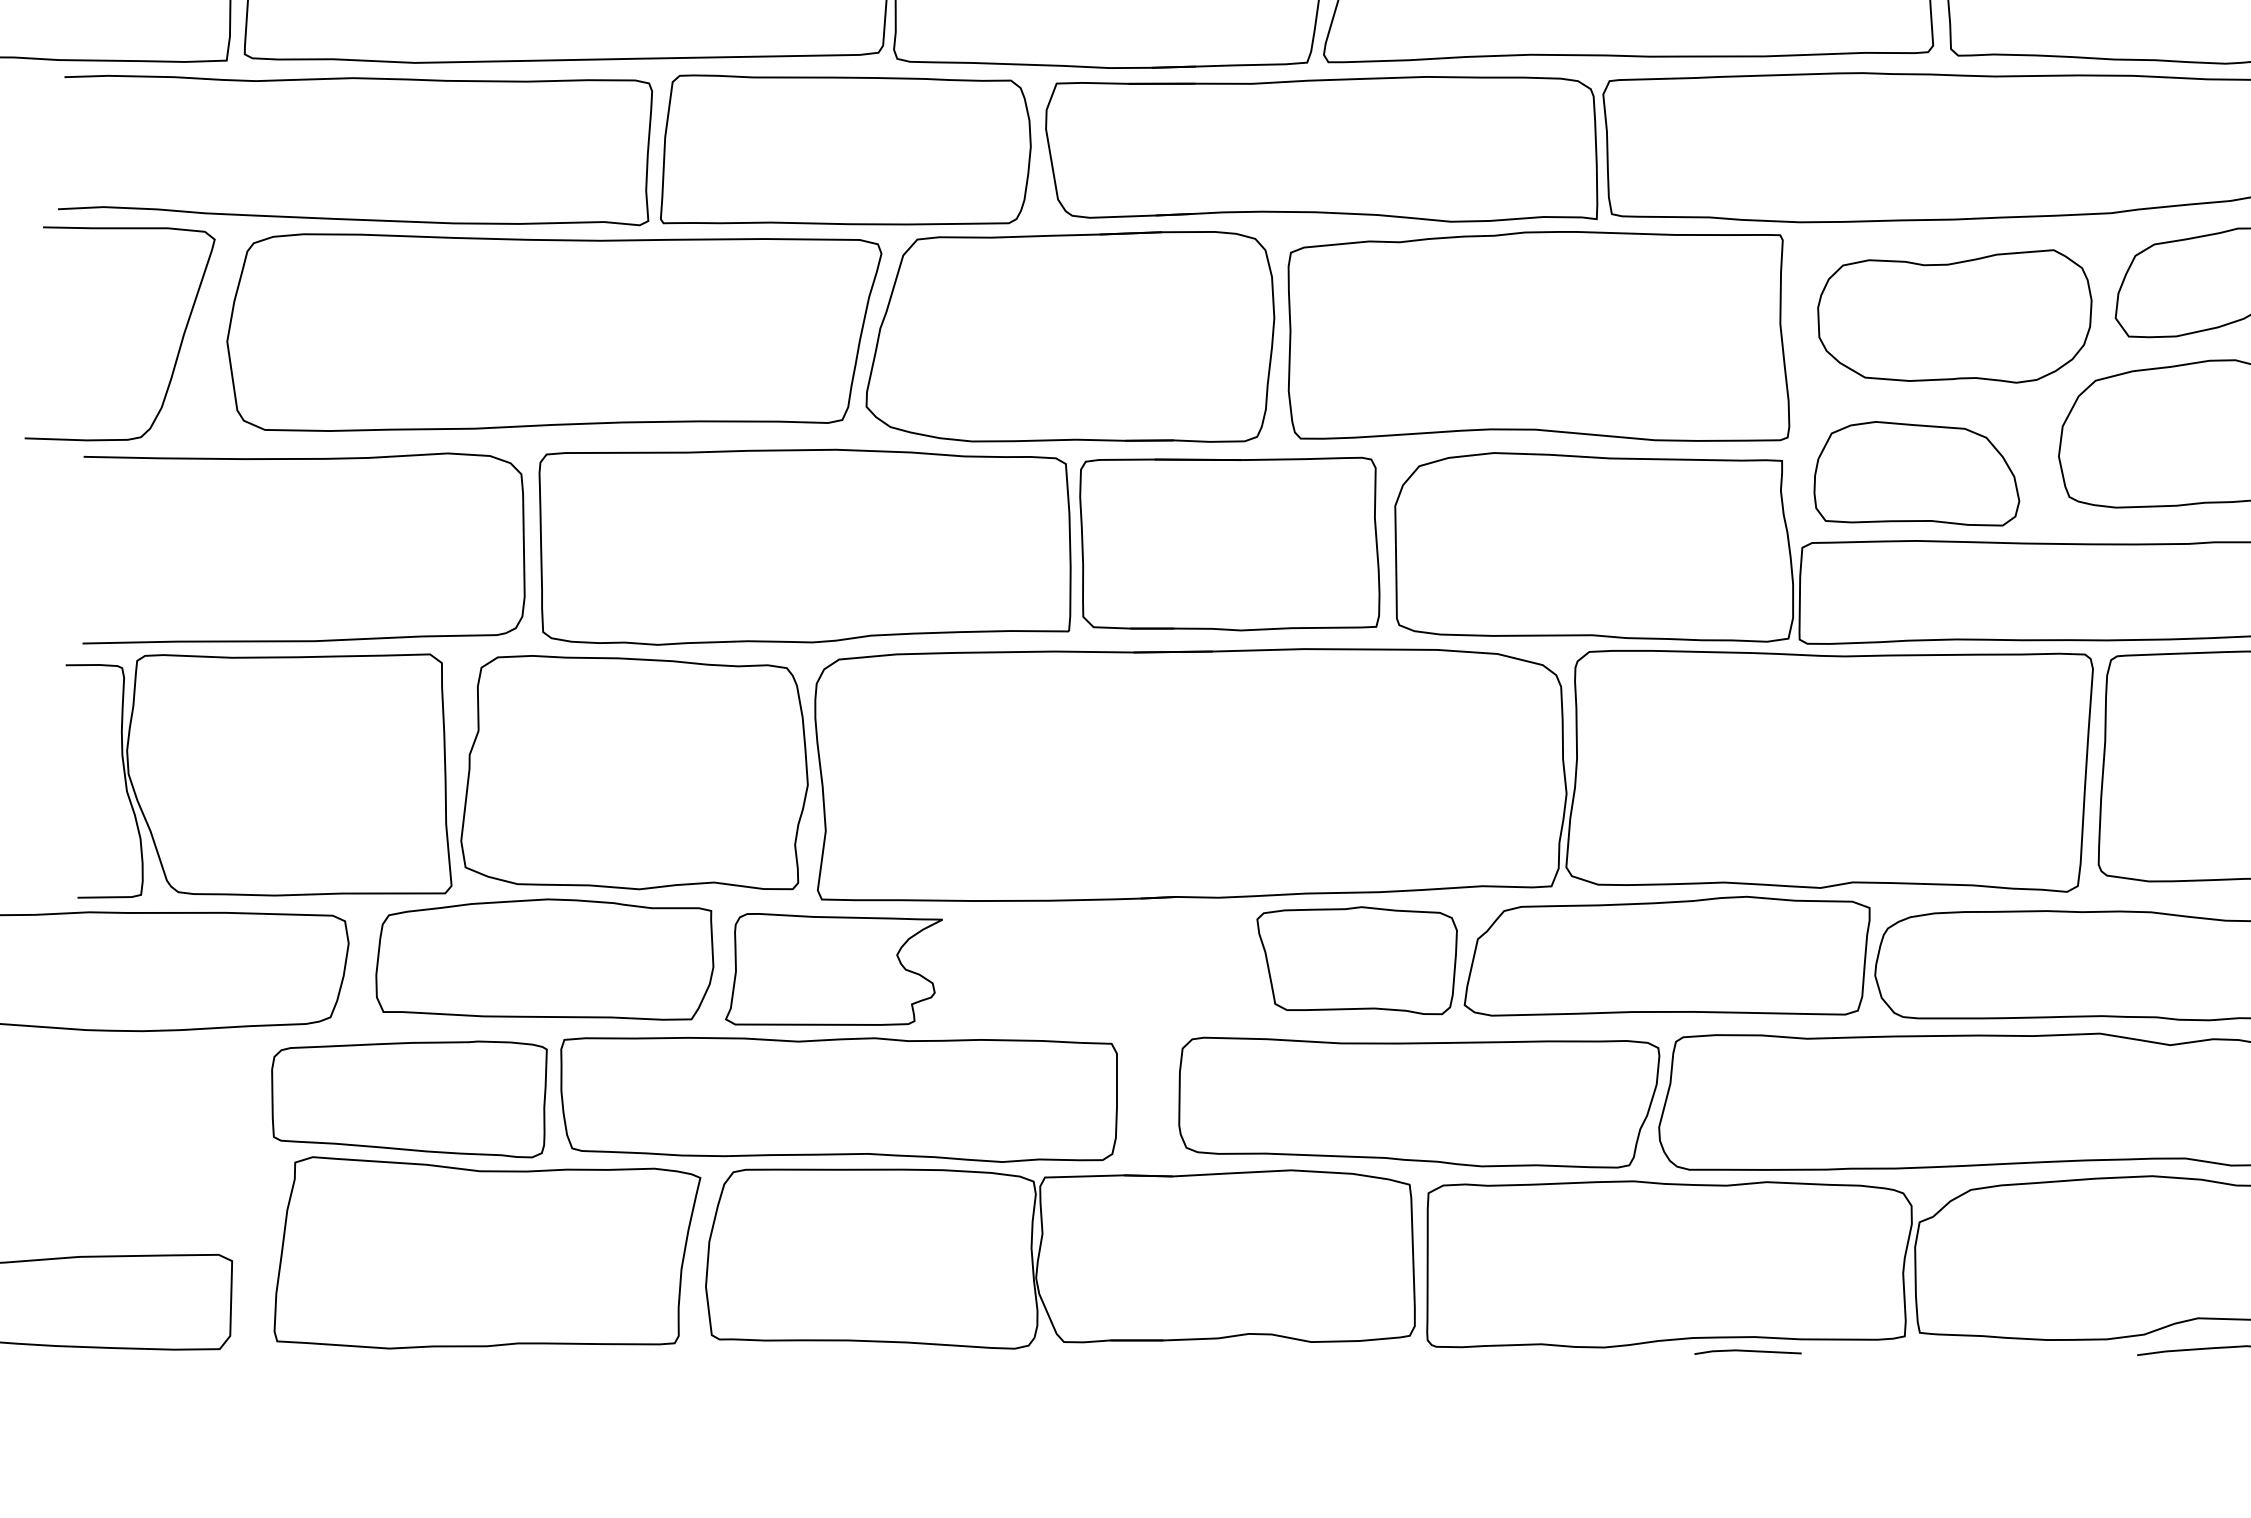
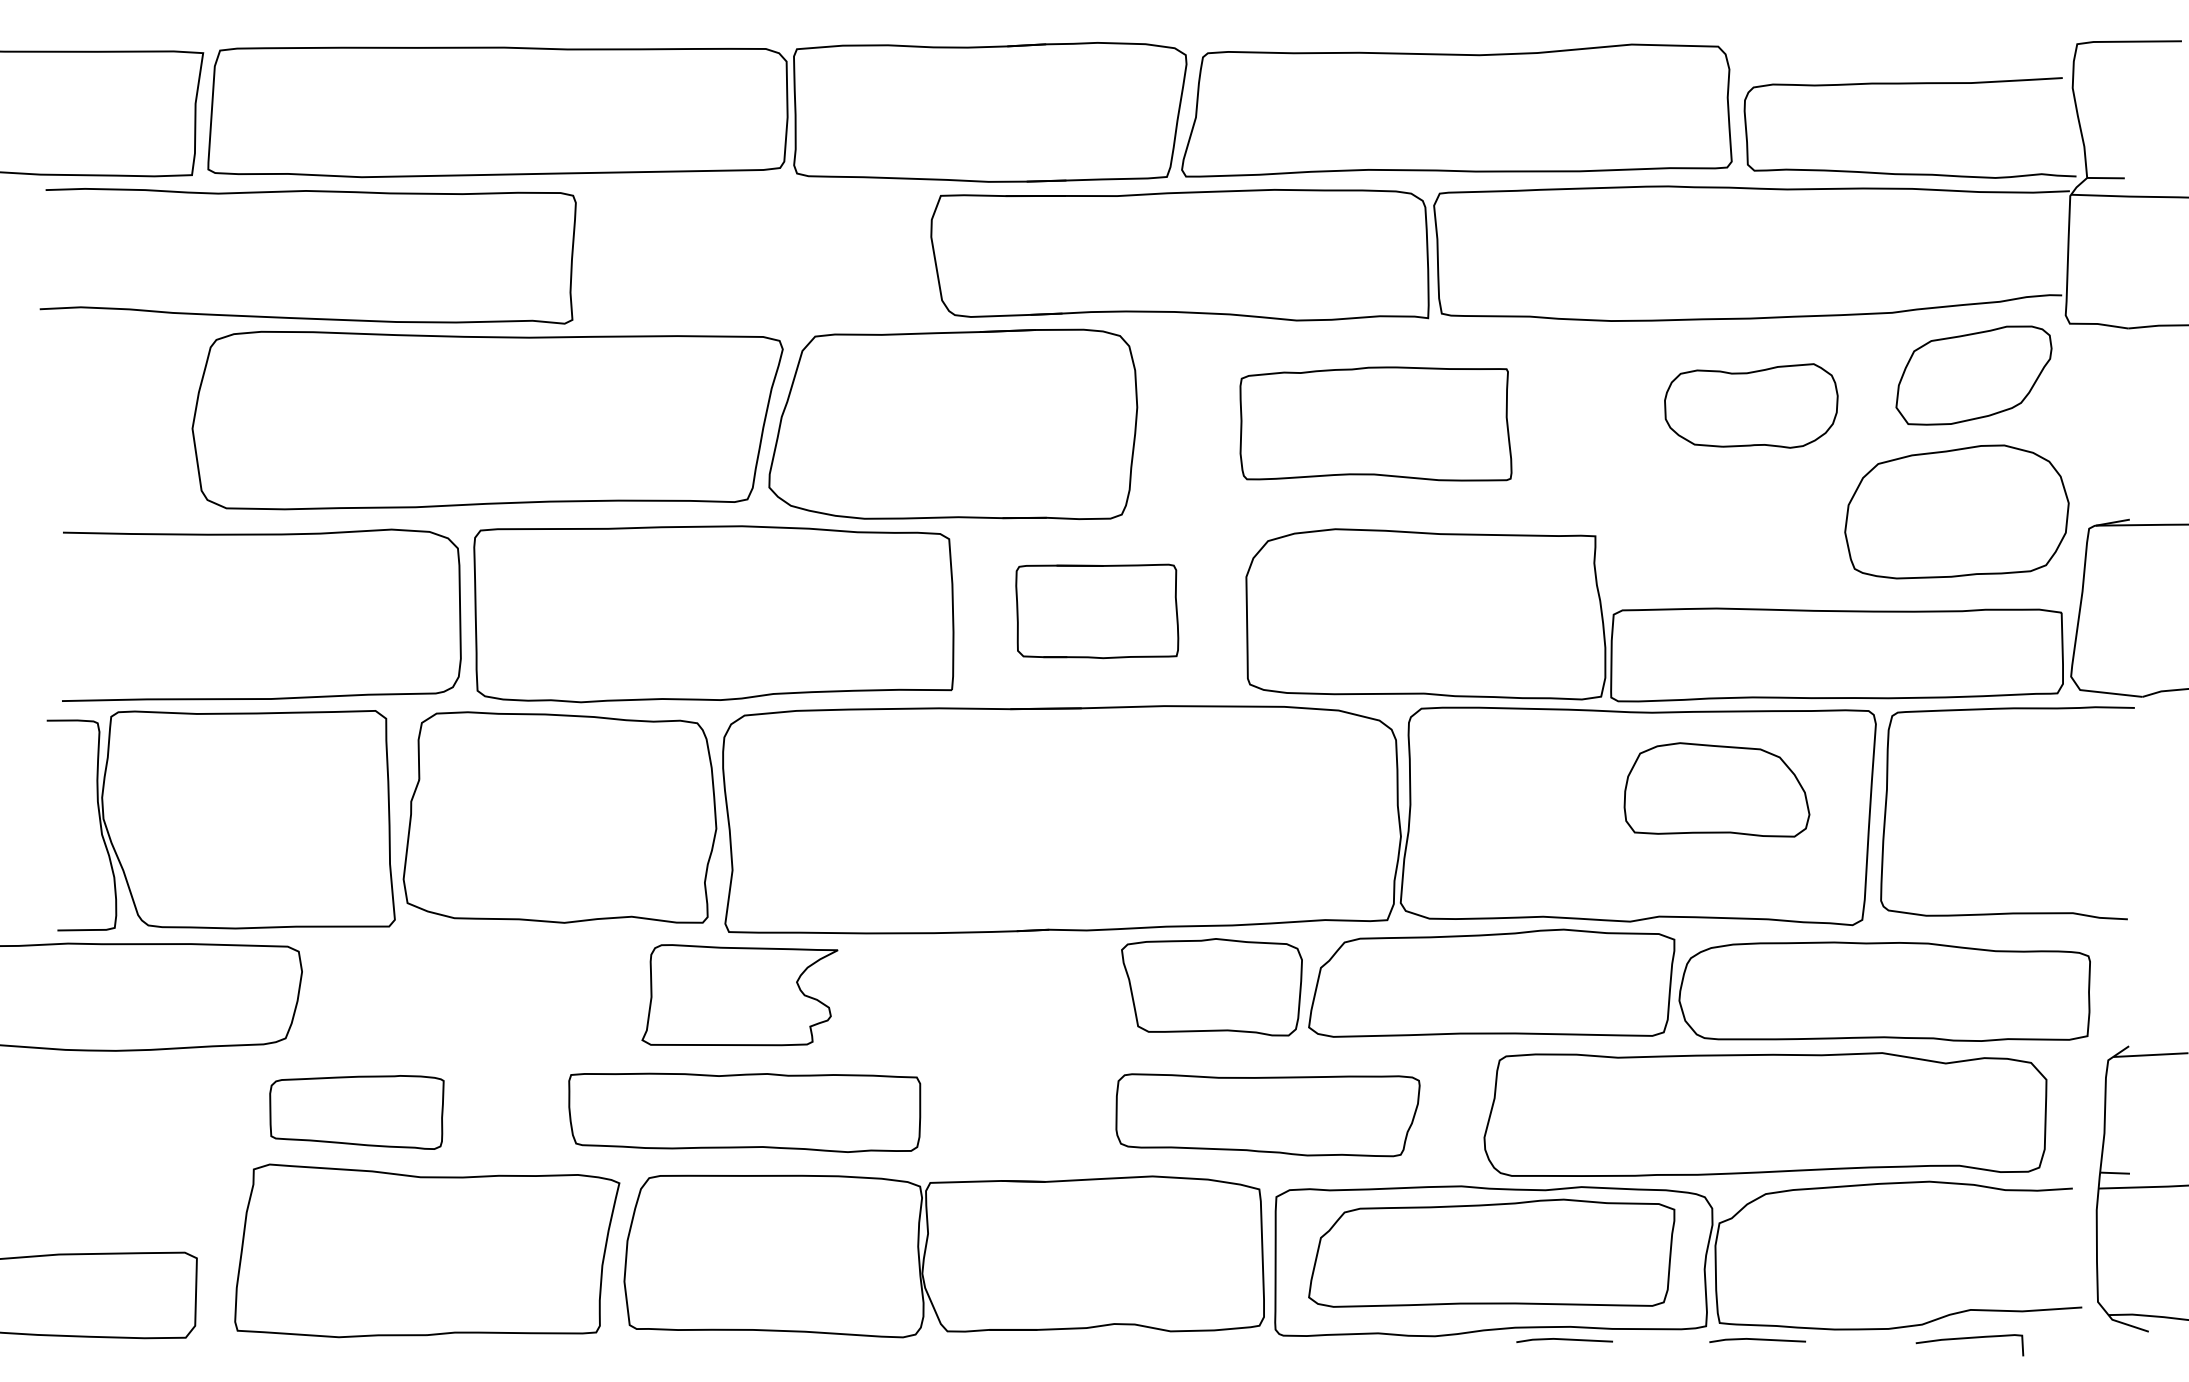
part: (845, 149) -> (750, 255), removed
part: (1955, 315) -> (1751, 405), size x0.7
part: (1538, 335) -> (1375, 423), size x0.6
curve: (177, 352) -> (147, 438), removed
part: (1916, 473) -> (1716, 789), moved
part: (1230, 544) -> (1097, 611), size x0.6
part: (545, 959) -> (479, 986), removed
part: (409, 1099) -> (356, 1112), size x0.7
part: (839, 1099) -> (744, 1112), size x0.7
part: (1418, 1101) -> (1267, 1114), size x0.7
part: (1666, 1254) -> (1491, 1252), added
line: (1961, 1352) -> (1757, 1340), added

